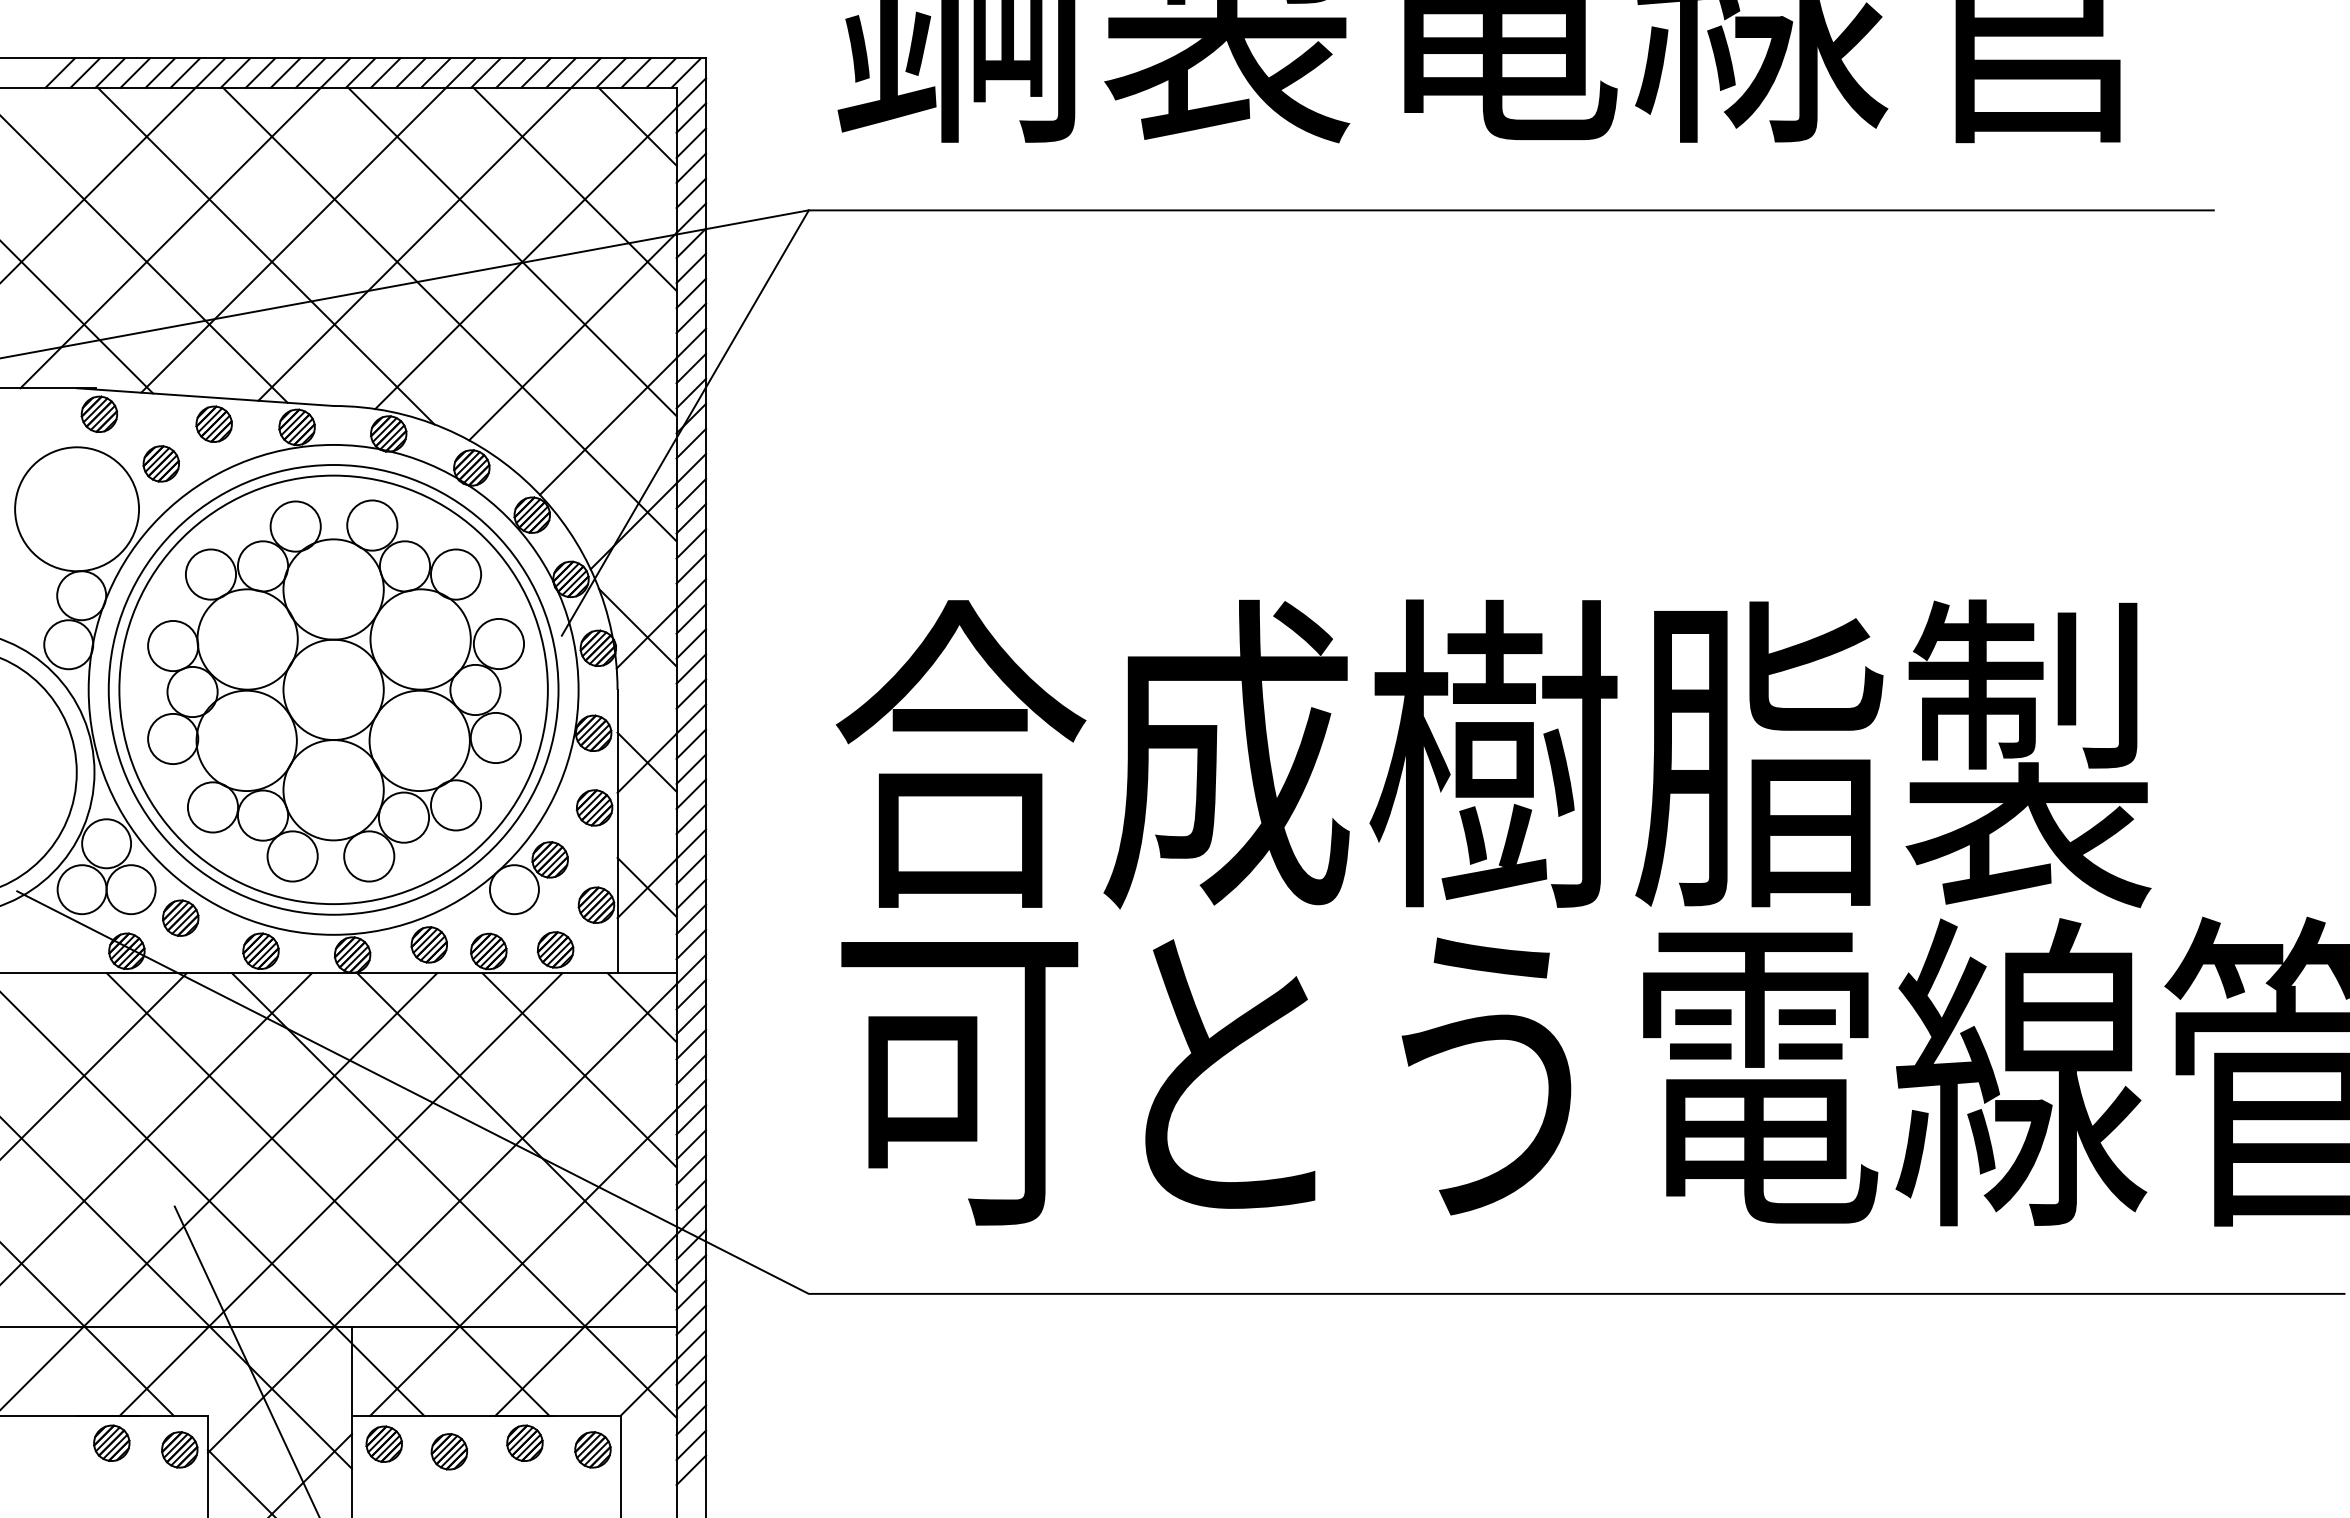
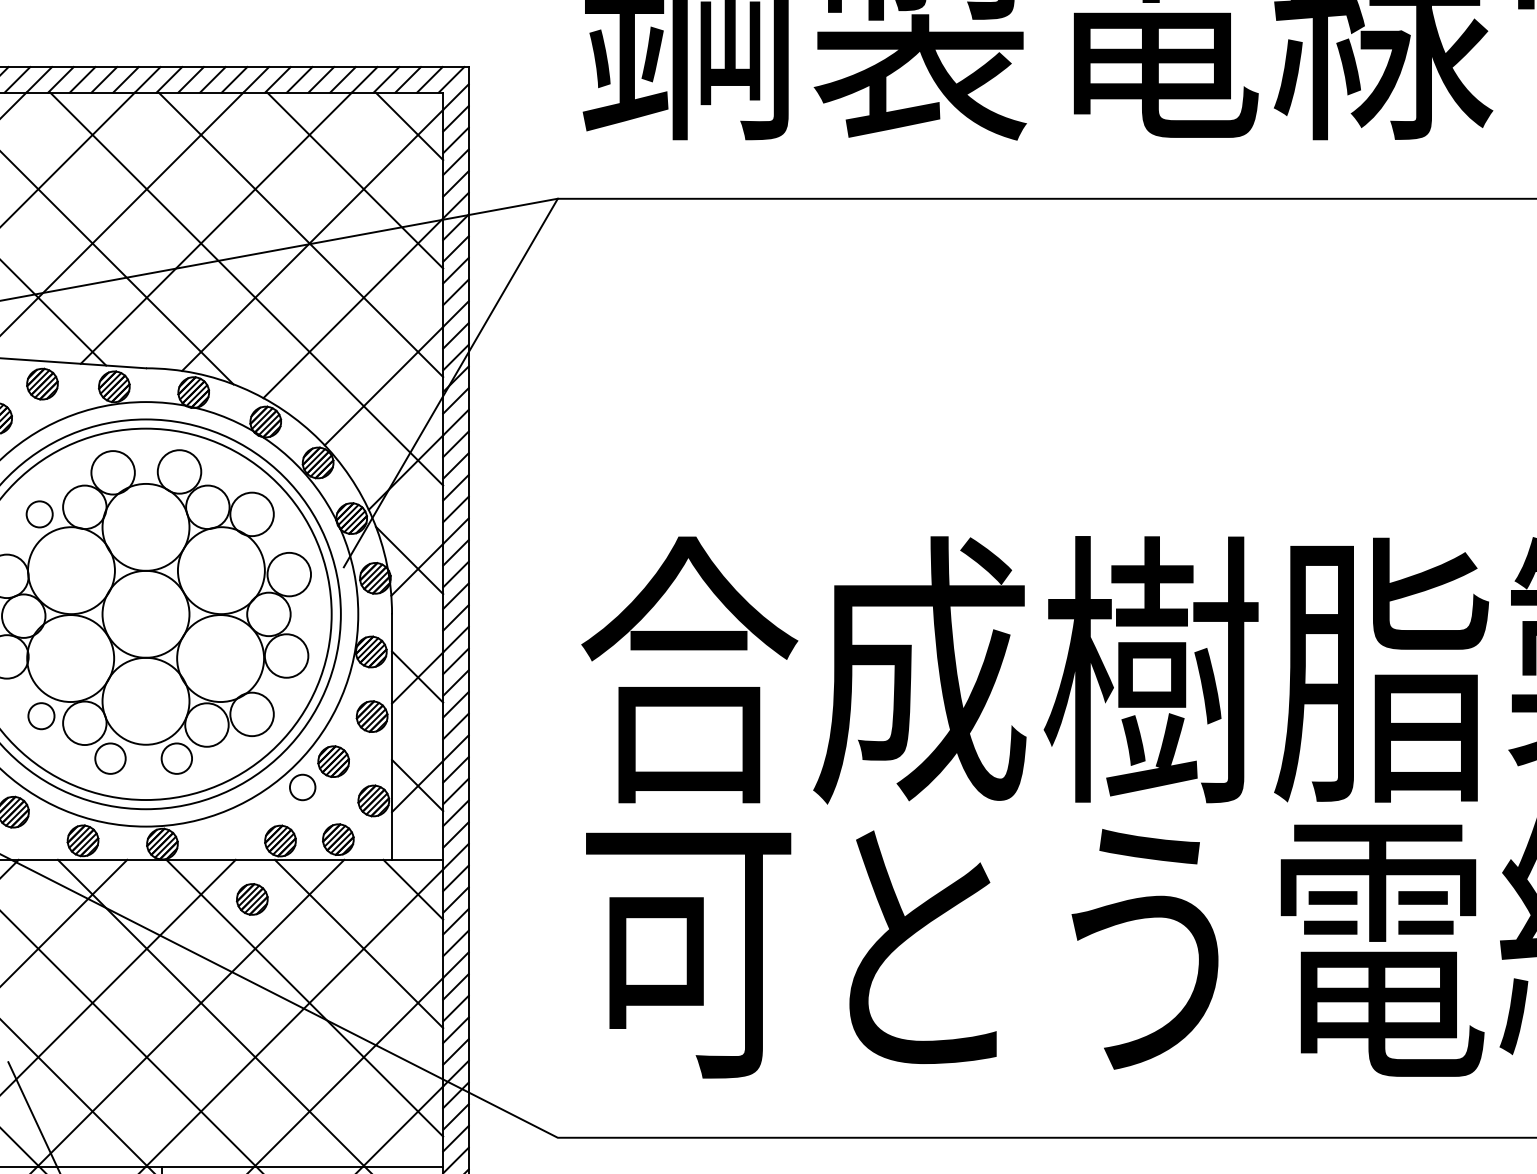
circle: (210, 574) -> (39, 514), size x0.6
circle: (212, 807) -> (41, 716), size x0.6
circle: (292, 856) -> (110, 758), size x0.7
circle: (369, 856) -> (177, 758), size x0.7
circle: (513, 889) -> (301, 787), size x0.6
part: (428, 944) -> (251, 899), moved

